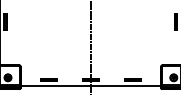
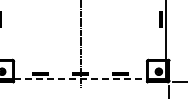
line: (91, 86) -> (81, 79), solid -> dashed

